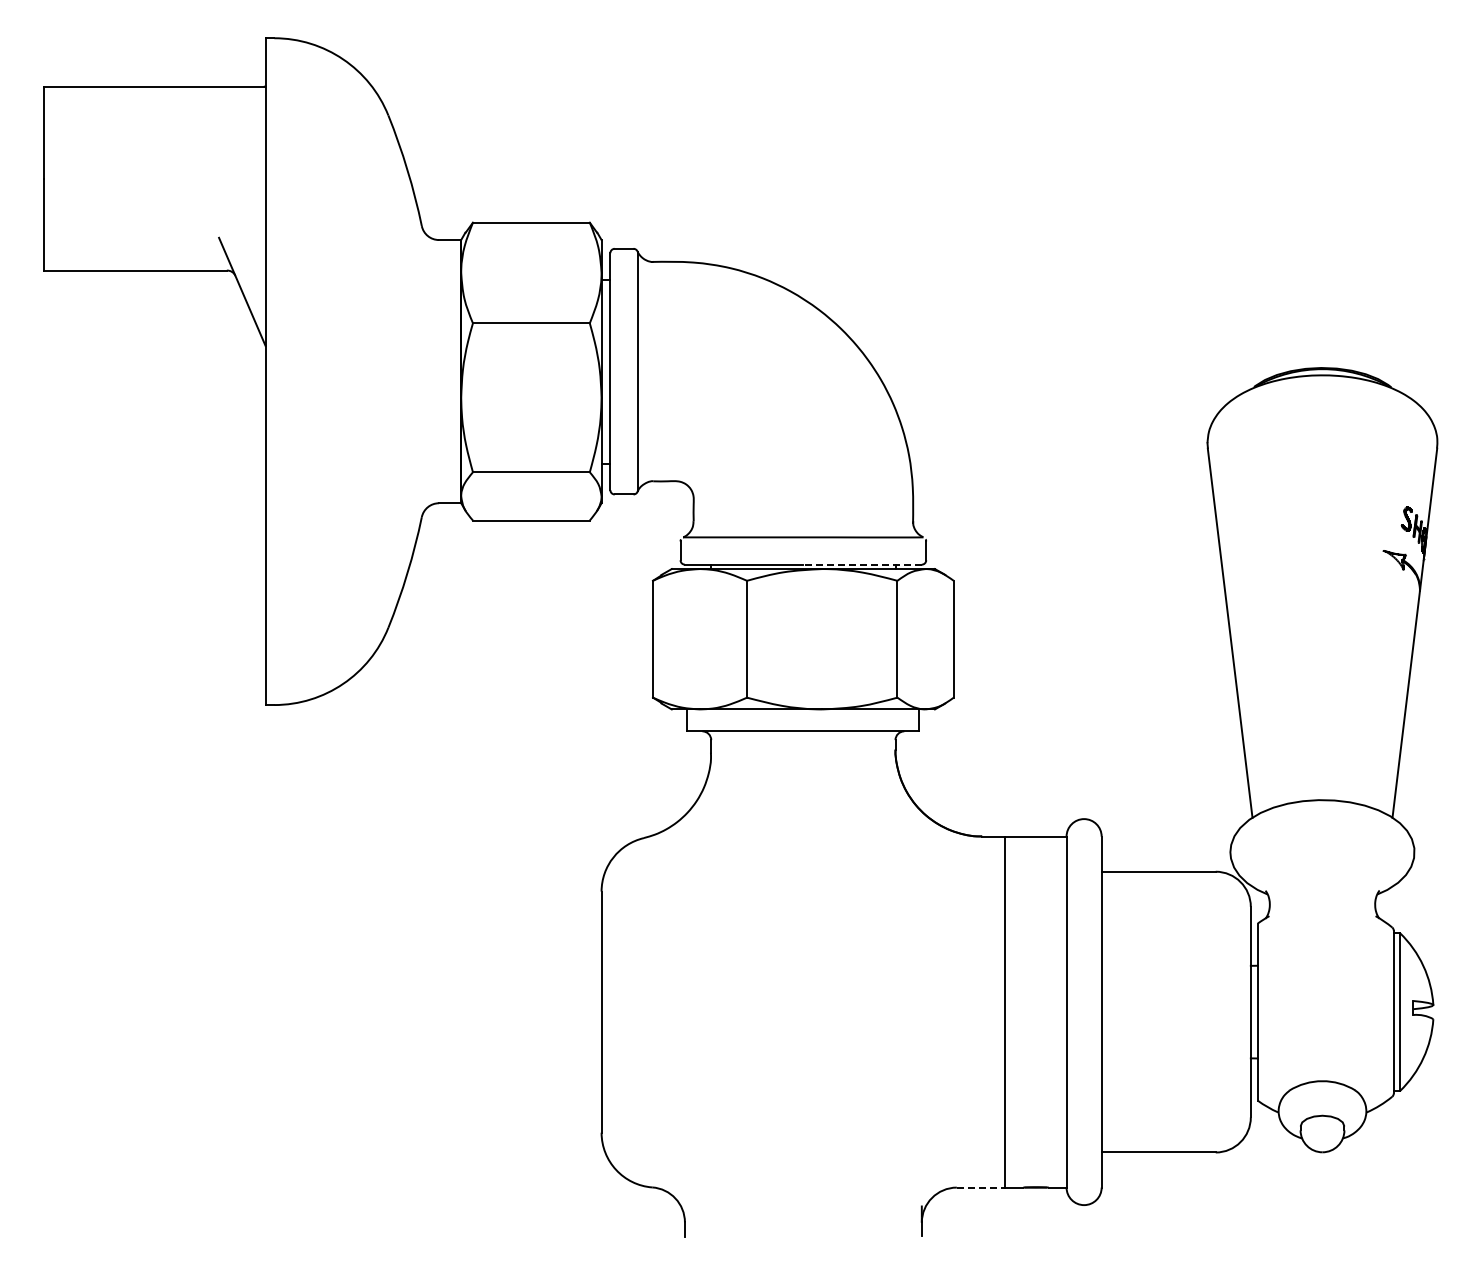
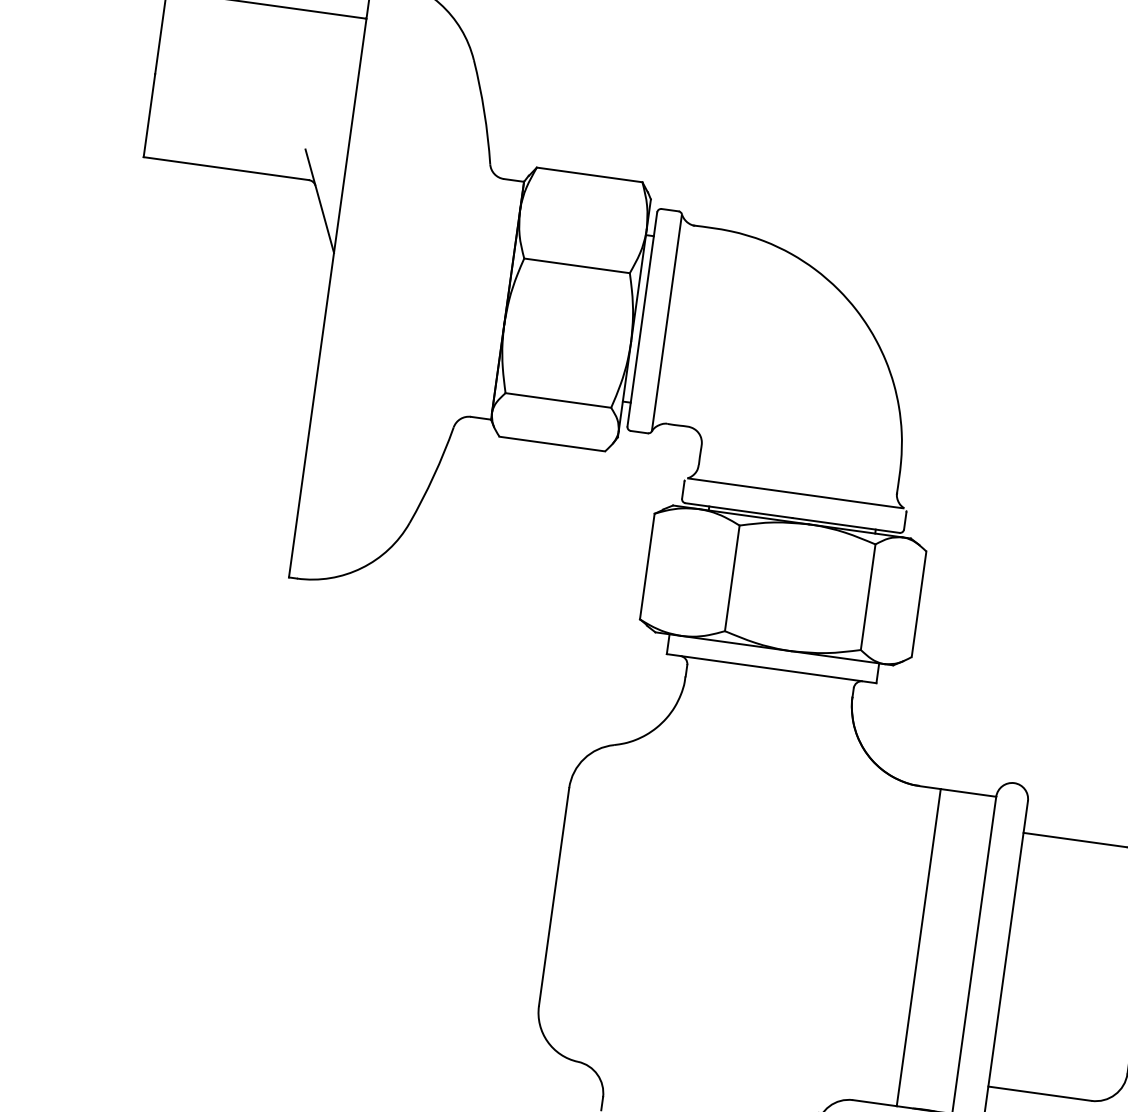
line: (862, 564) -> (845, 525), dashed -> solid
line: (981, 1187) -> (875, 1103), dashed -> solid

